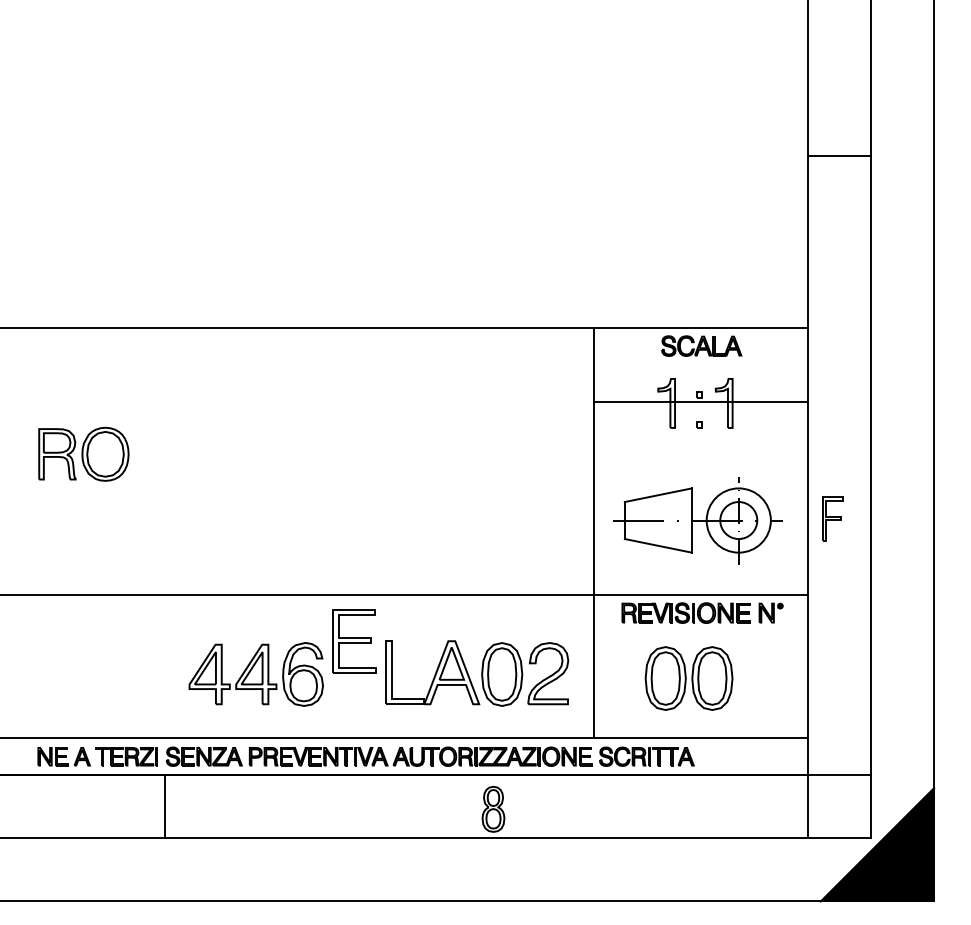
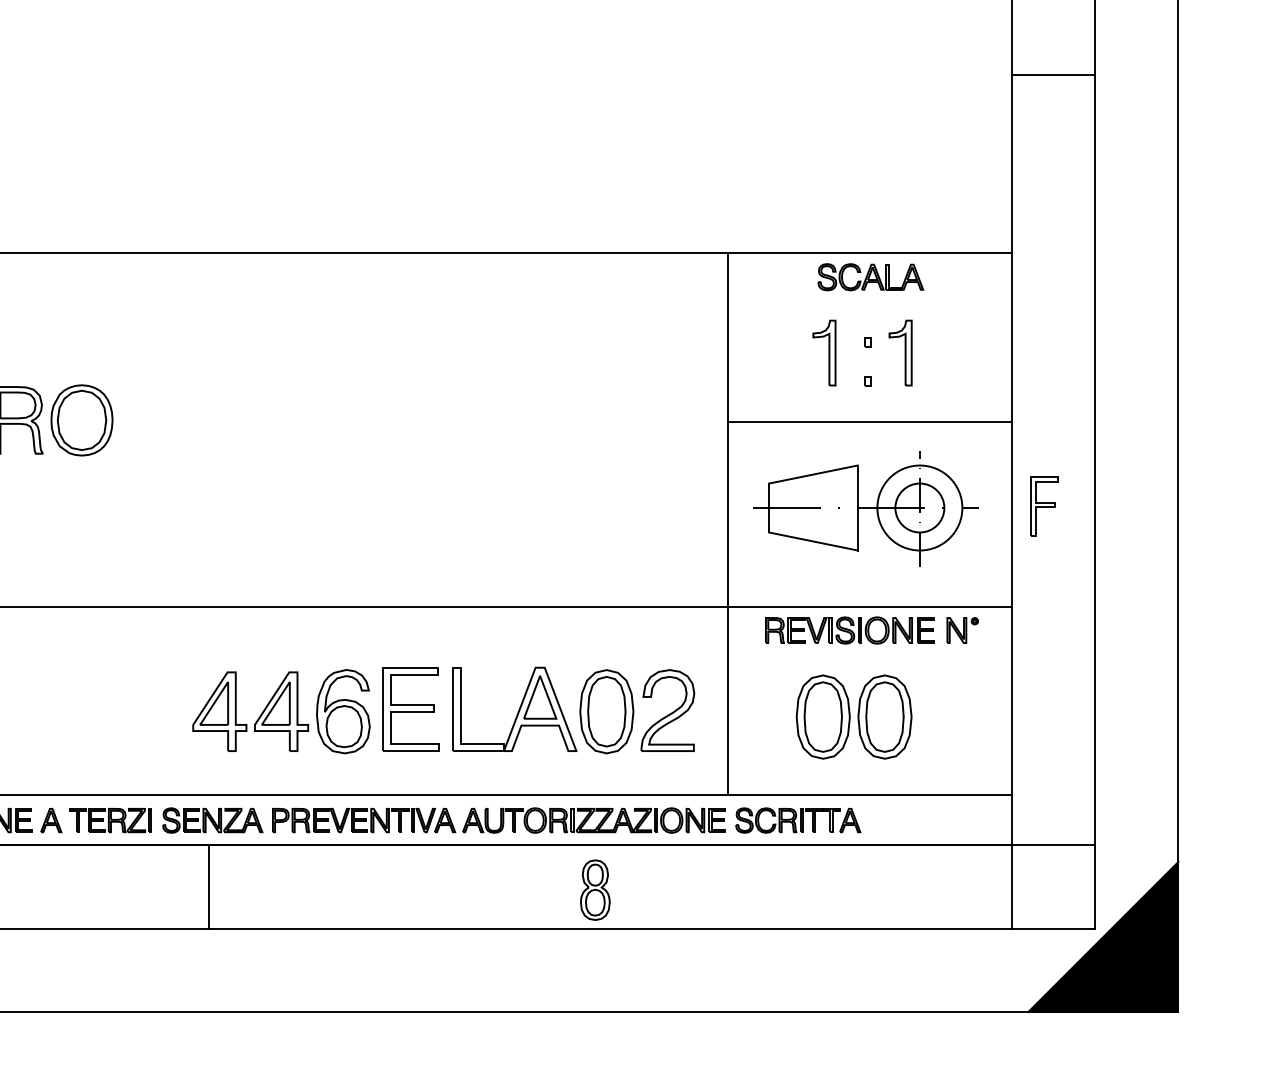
line: (839, 155) -> (1053, 75), moved
line: (700, 402) -> (869, 421), moved
part: (354, 641) -> (411, 709), moved
line: (164, 806) -> (209, 886), moved

